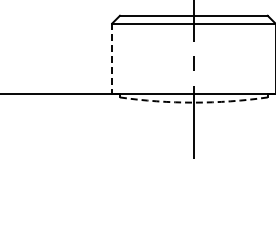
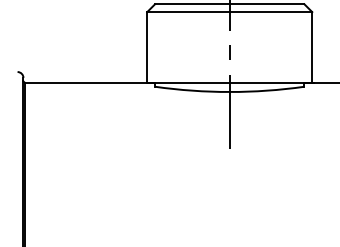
line: (112, 58) -> (147, 47), dashed -> solid
arc: (193, 103) -> (229, 92), dashed -> solid

